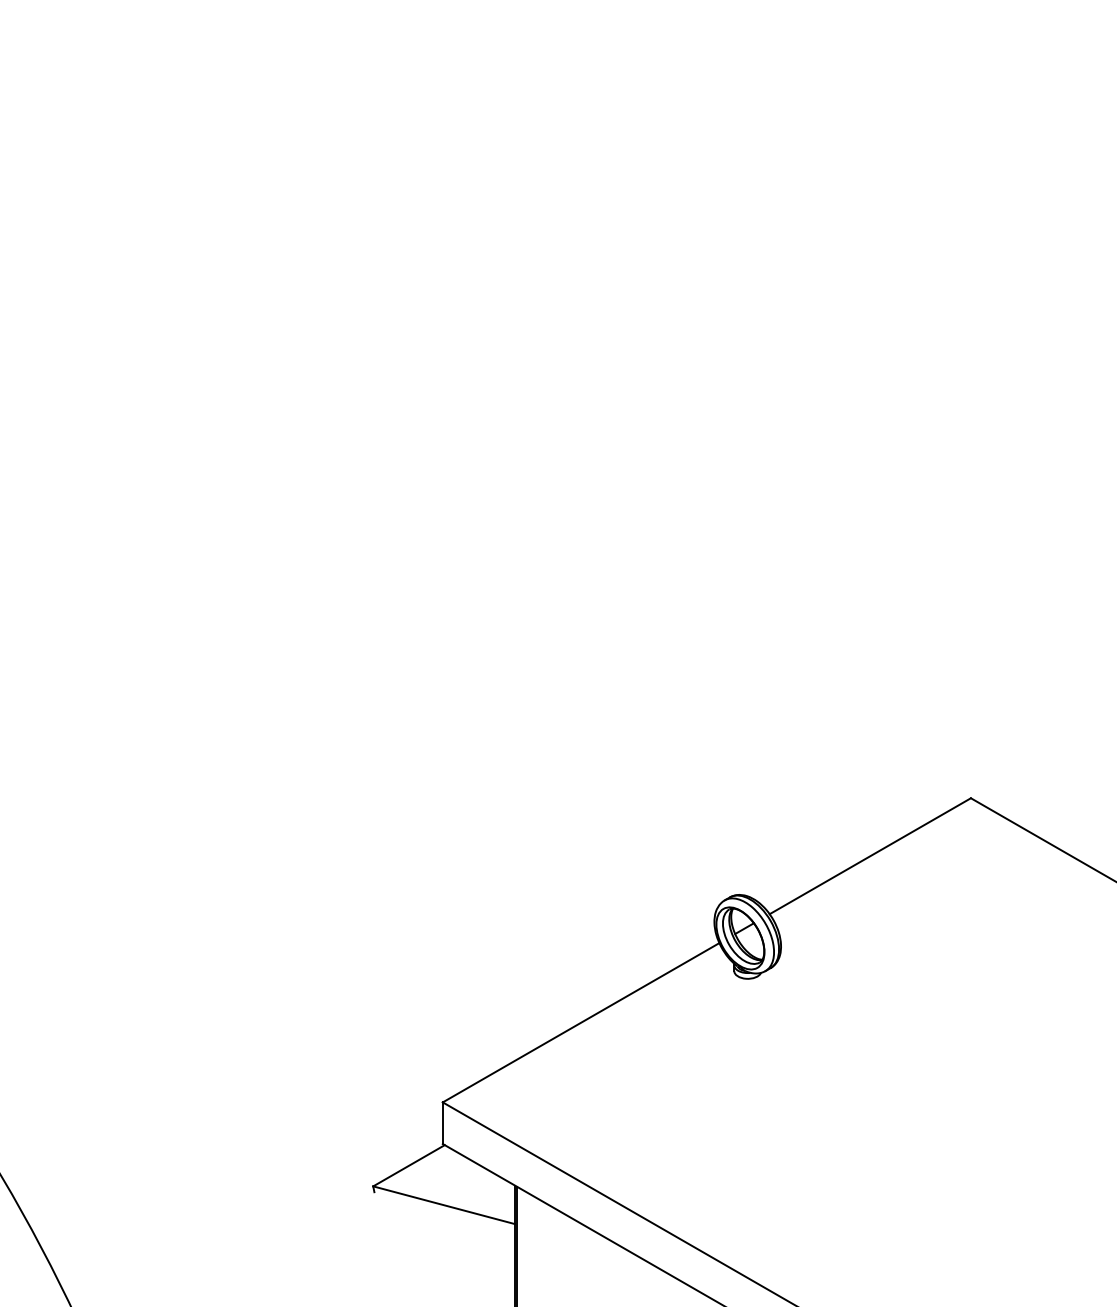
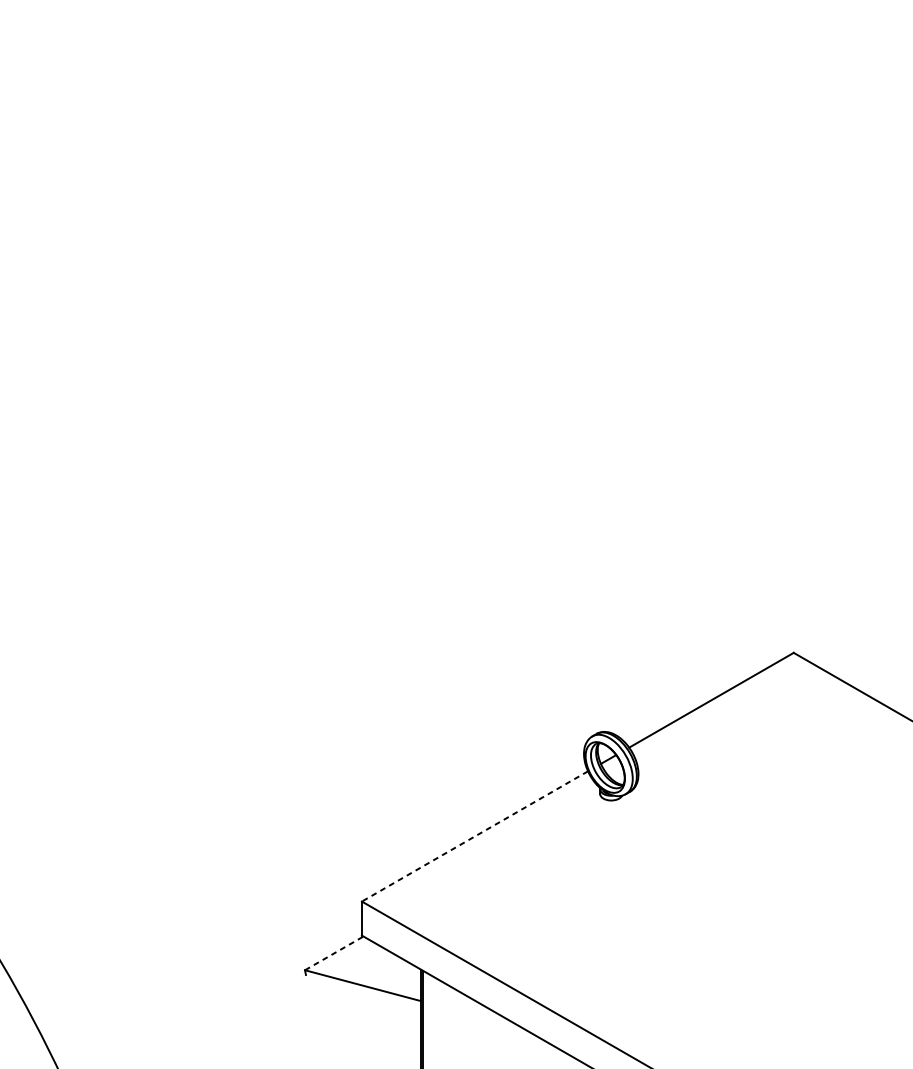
line: (581, 1022) -> (475, 836), solid -> dashed
line: (409, 1165) -> (334, 953), solid -> dashed

